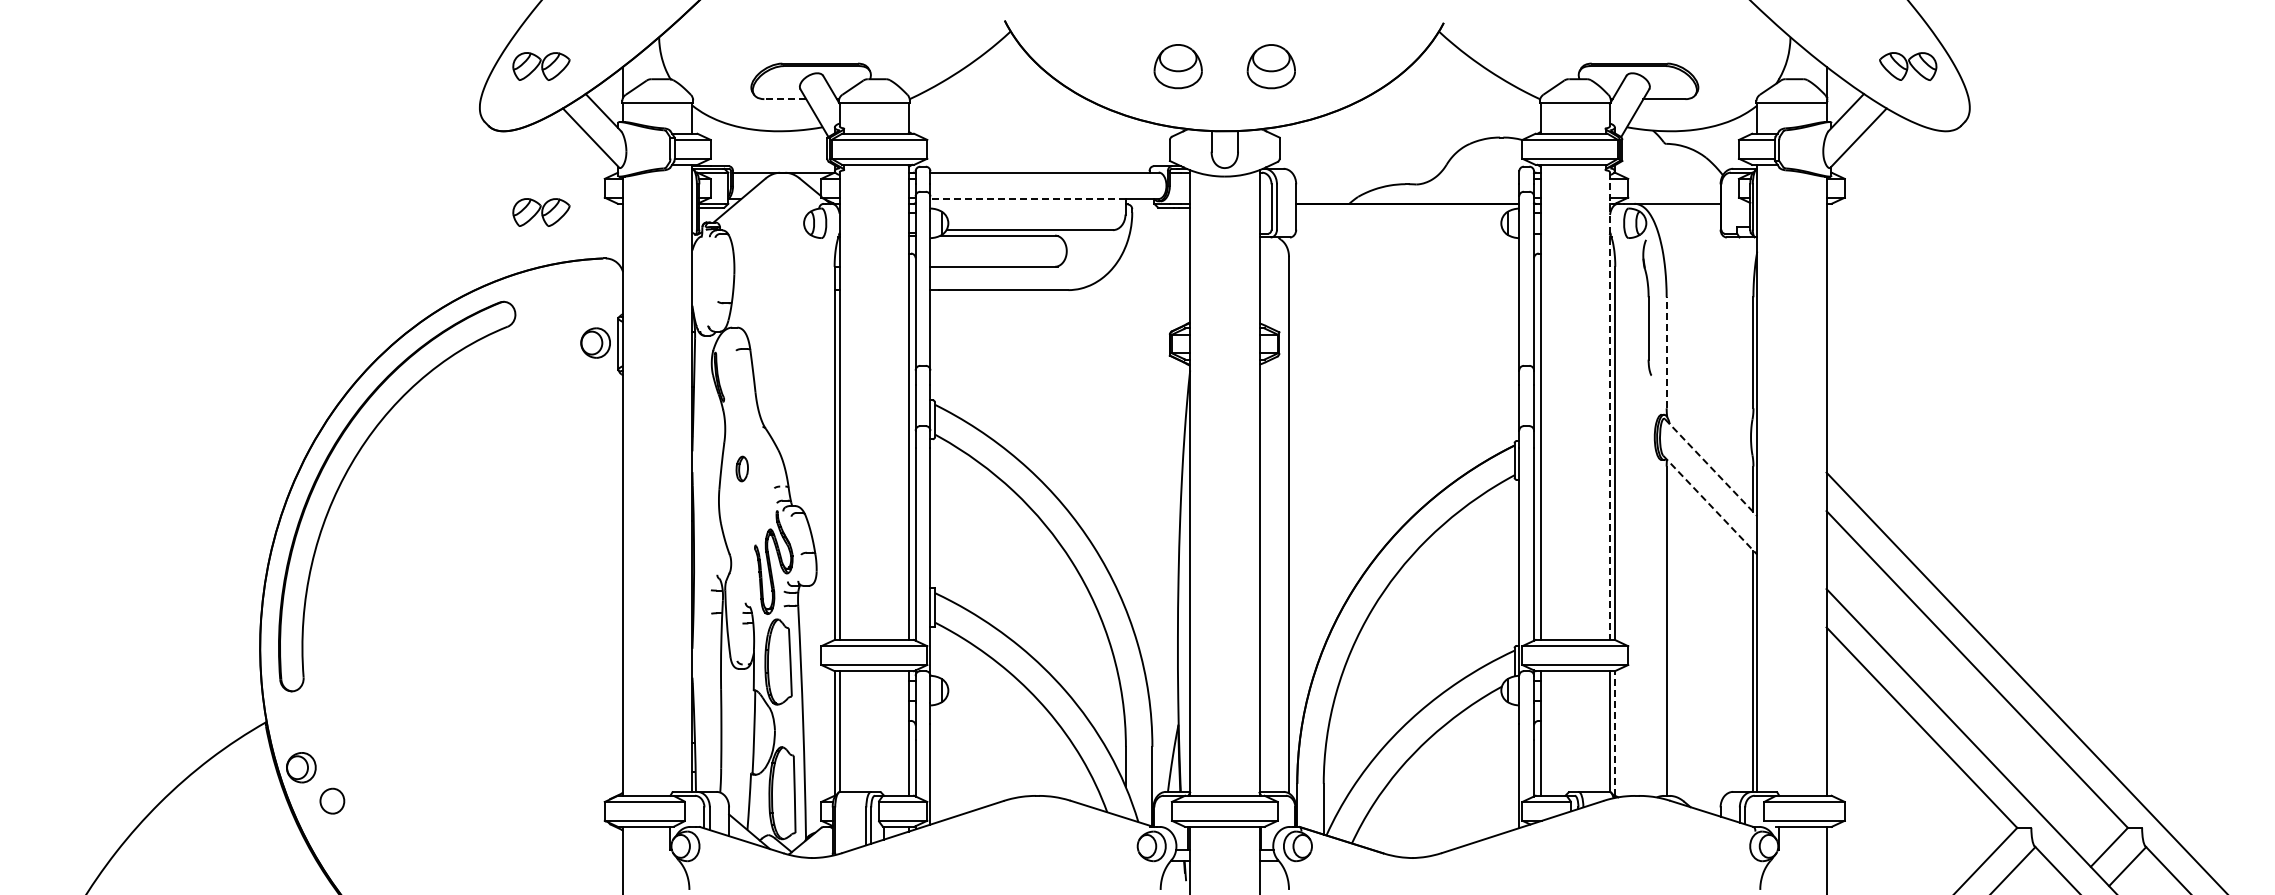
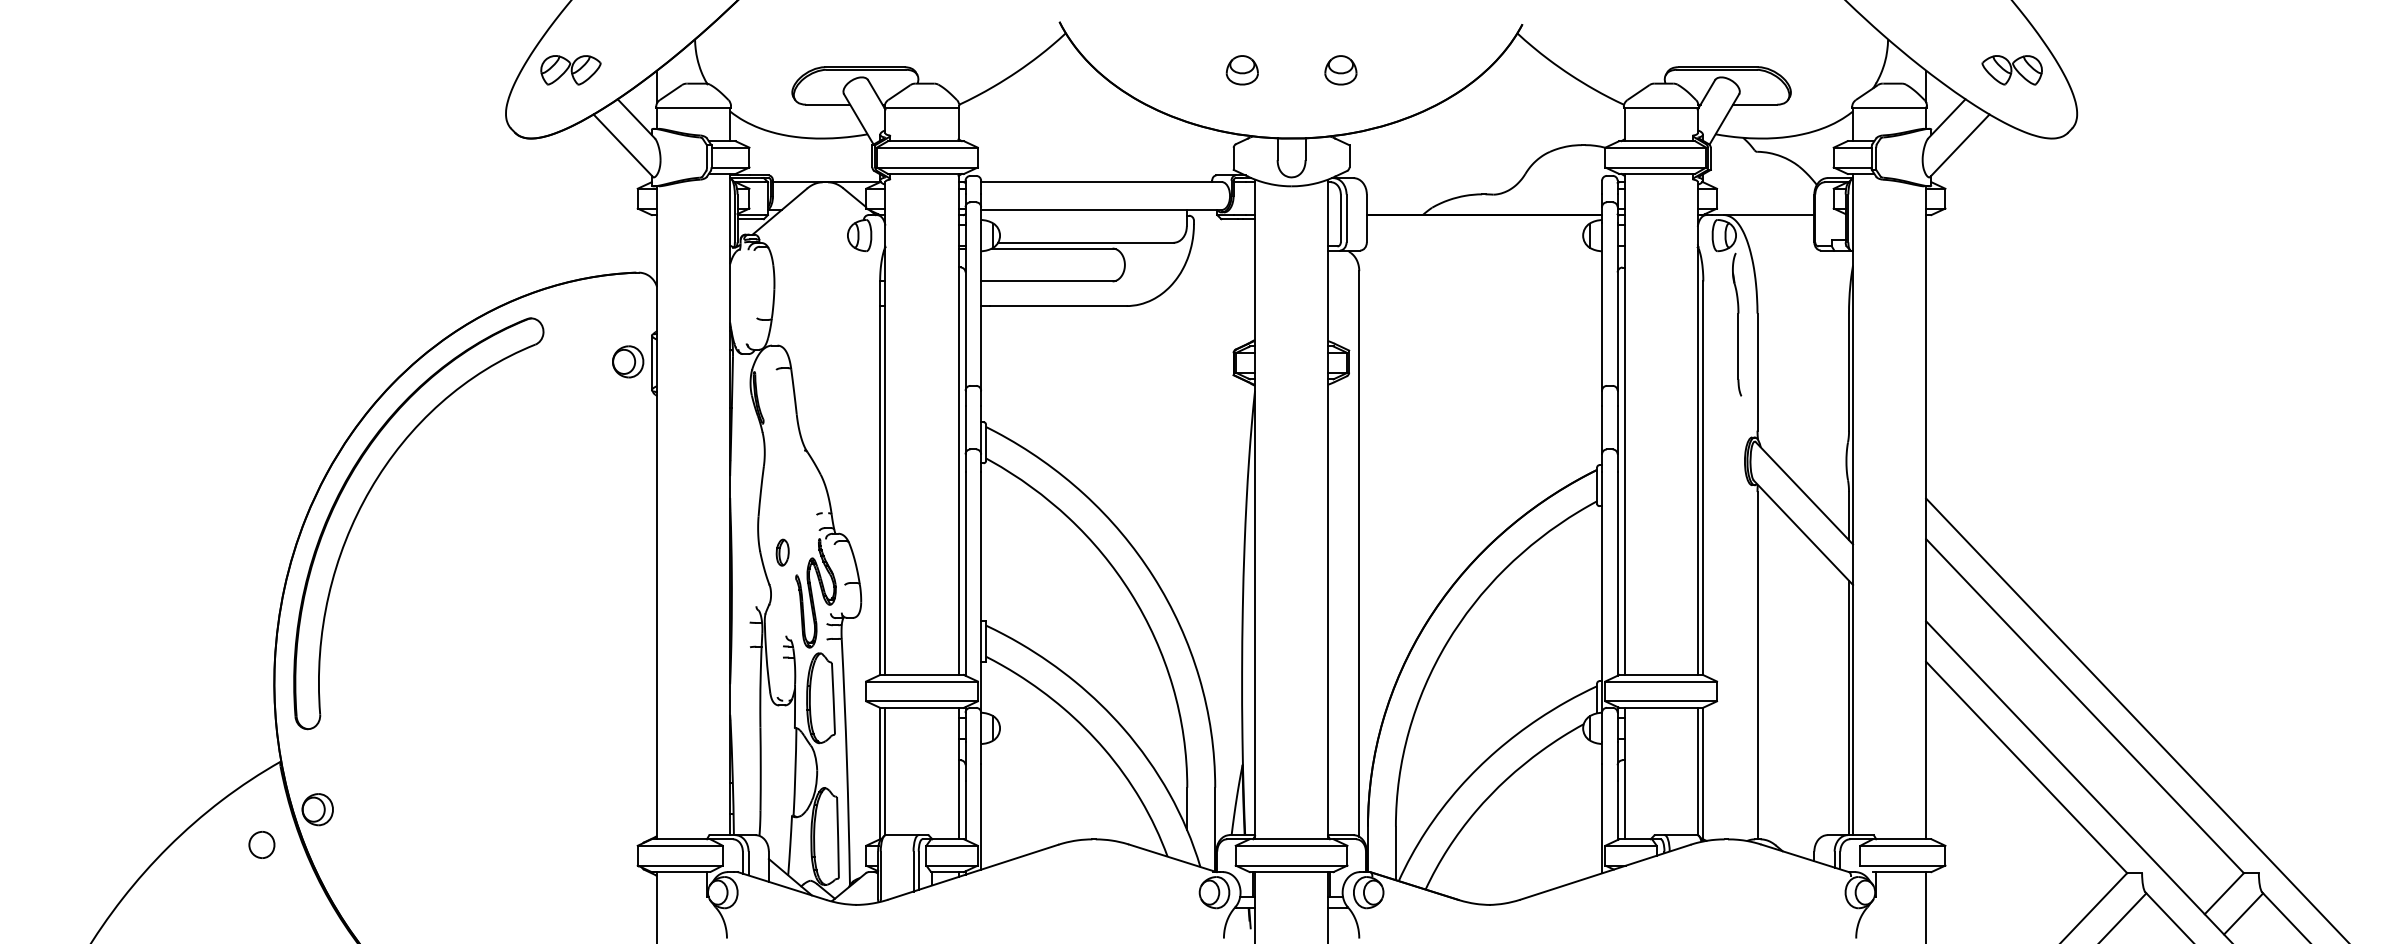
part: (1177, 66) -> (1241, 70), size x0.62
part: (1271, 66) -> (1340, 70), size x0.62
line: (785, 99) -> (828, 105), dashed -> solid
line: (1027, 199) -> (1083, 210), dashed -> solid
part: (541, 212) -> (571, 224), removed
line: (1666, 352) -> (1757, 371), dashed -> solid
line: (1609, 406) -> (1697, 428), dashed -> solid
line: (1711, 467) -> (1804, 493), dashed -> solid
part: (741, 468) -> (781, 552), moved
line: (1710, 505) -> (1803, 533), dashed -> solid
line: (1615, 732) -> (1703, 772), dashed -> solid
part: (332, 800) -> (262, 844), moved

